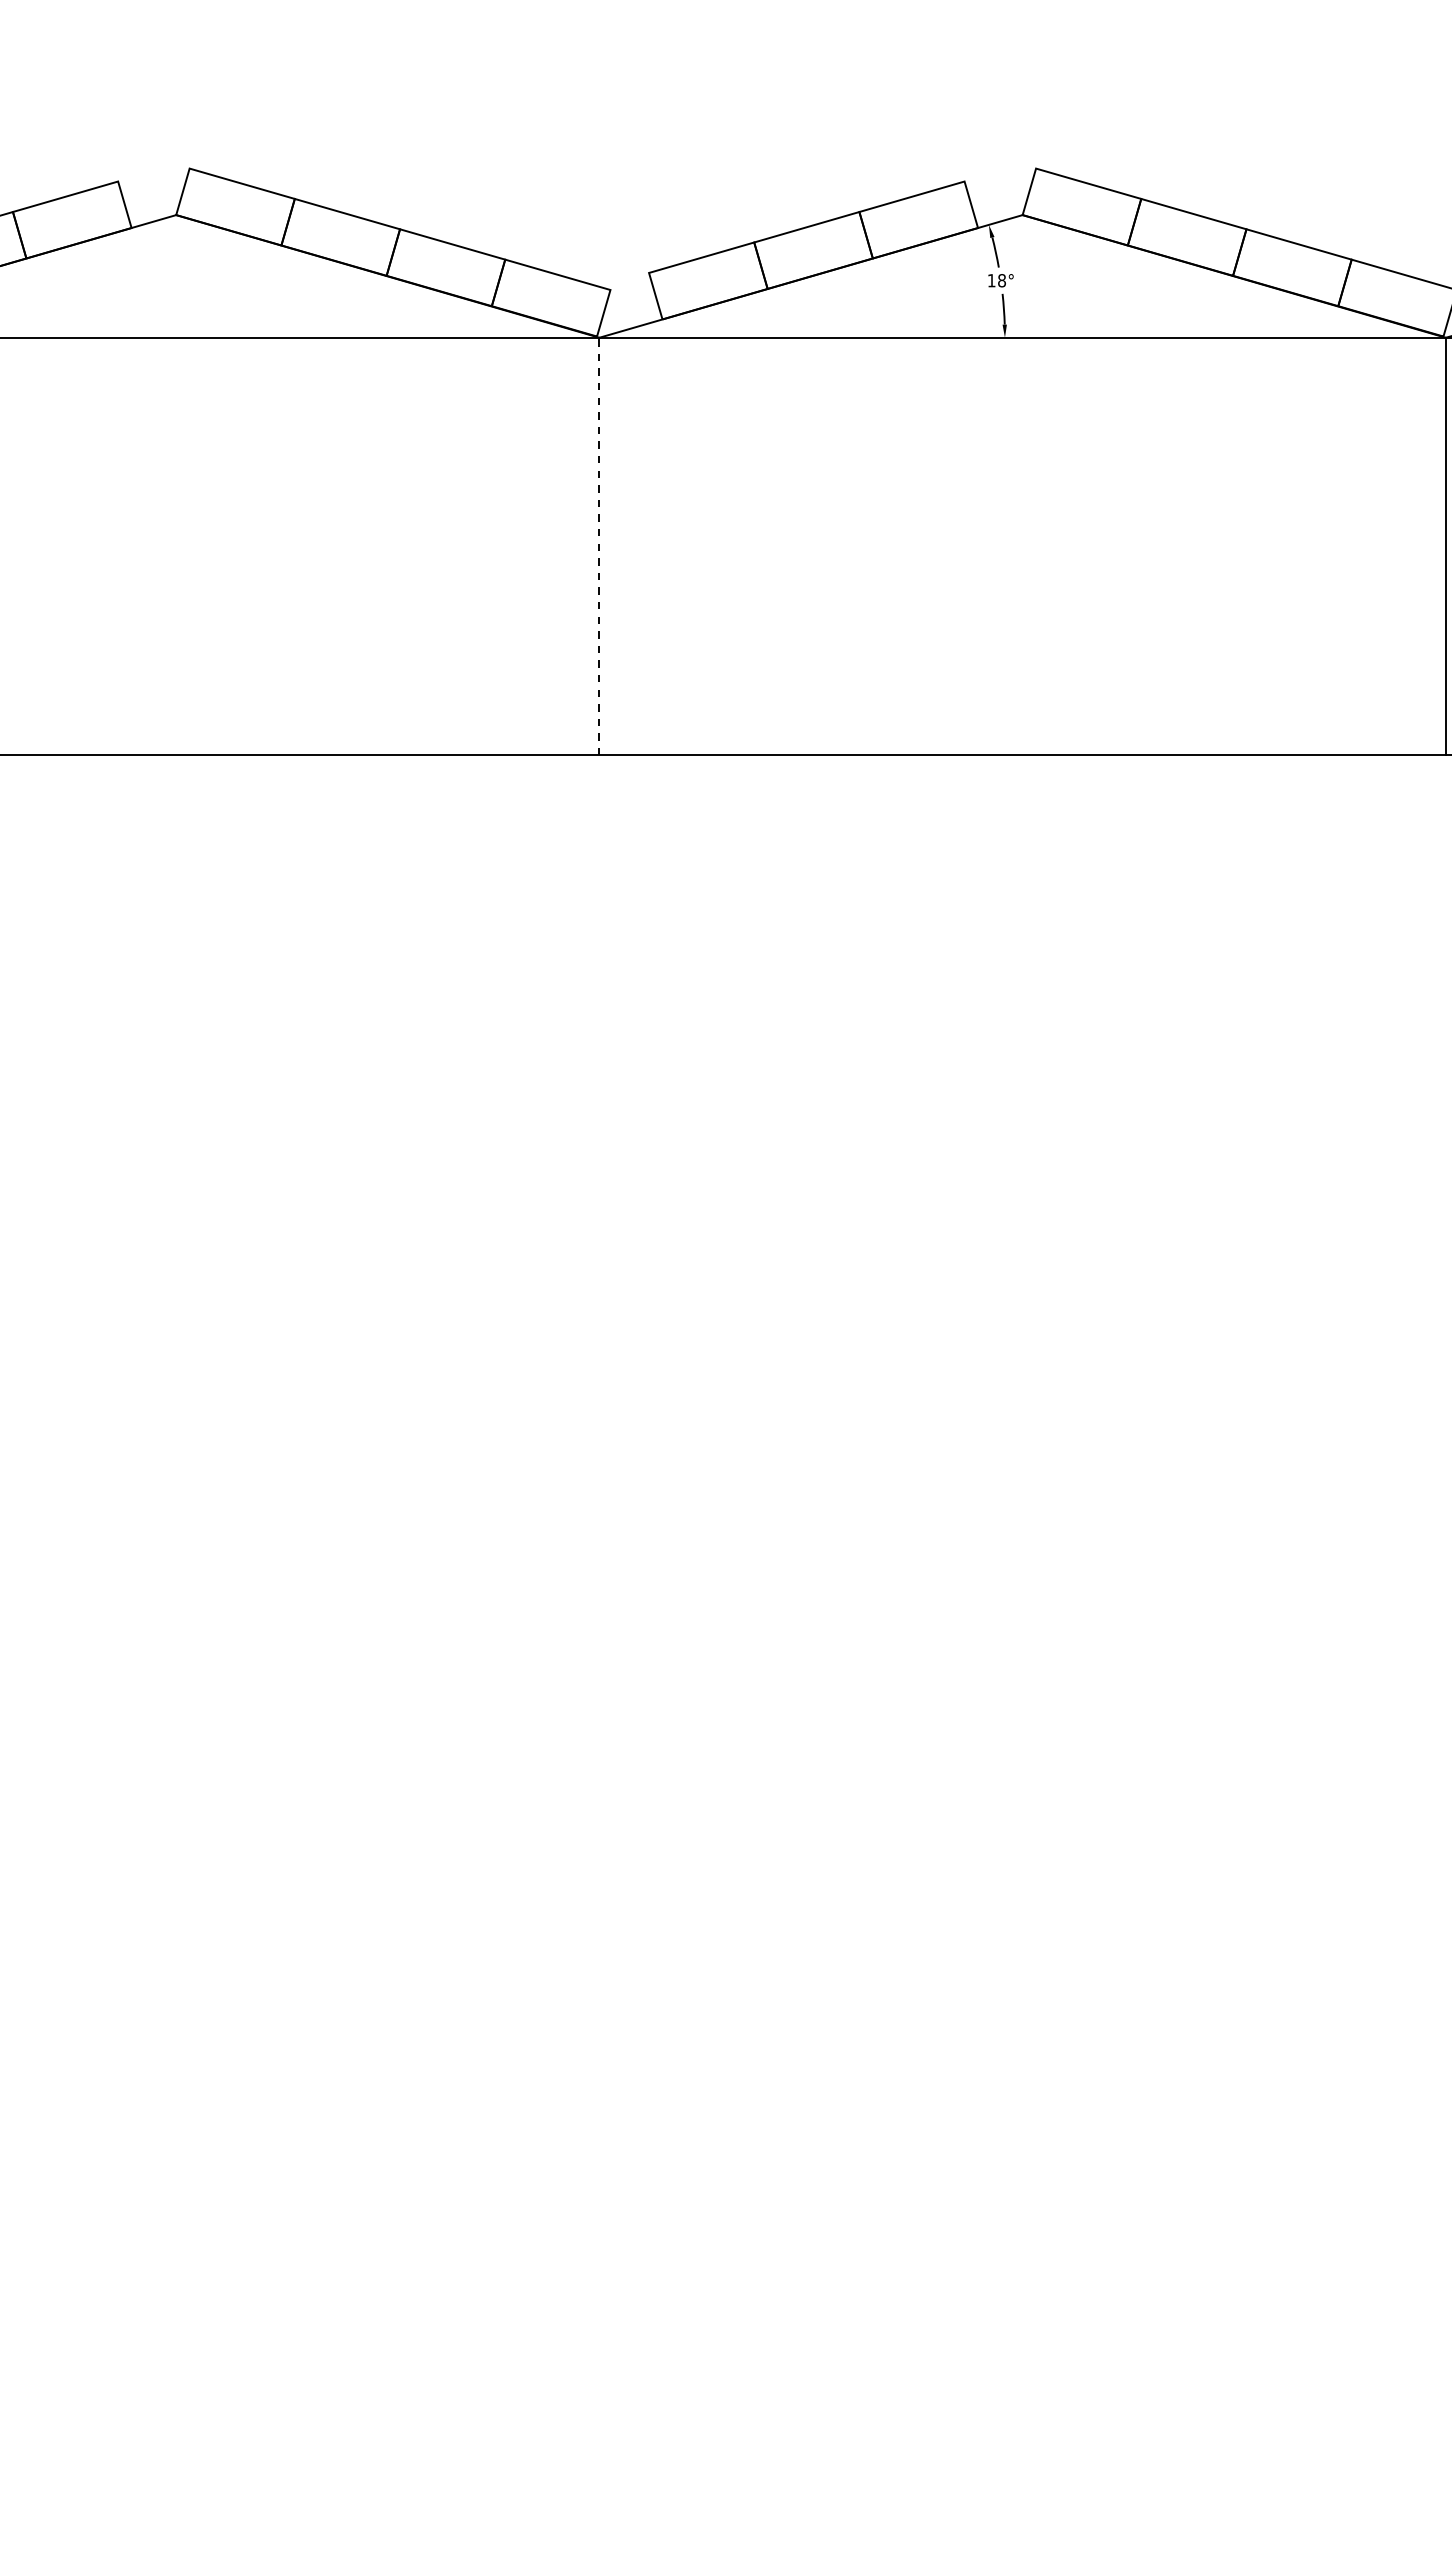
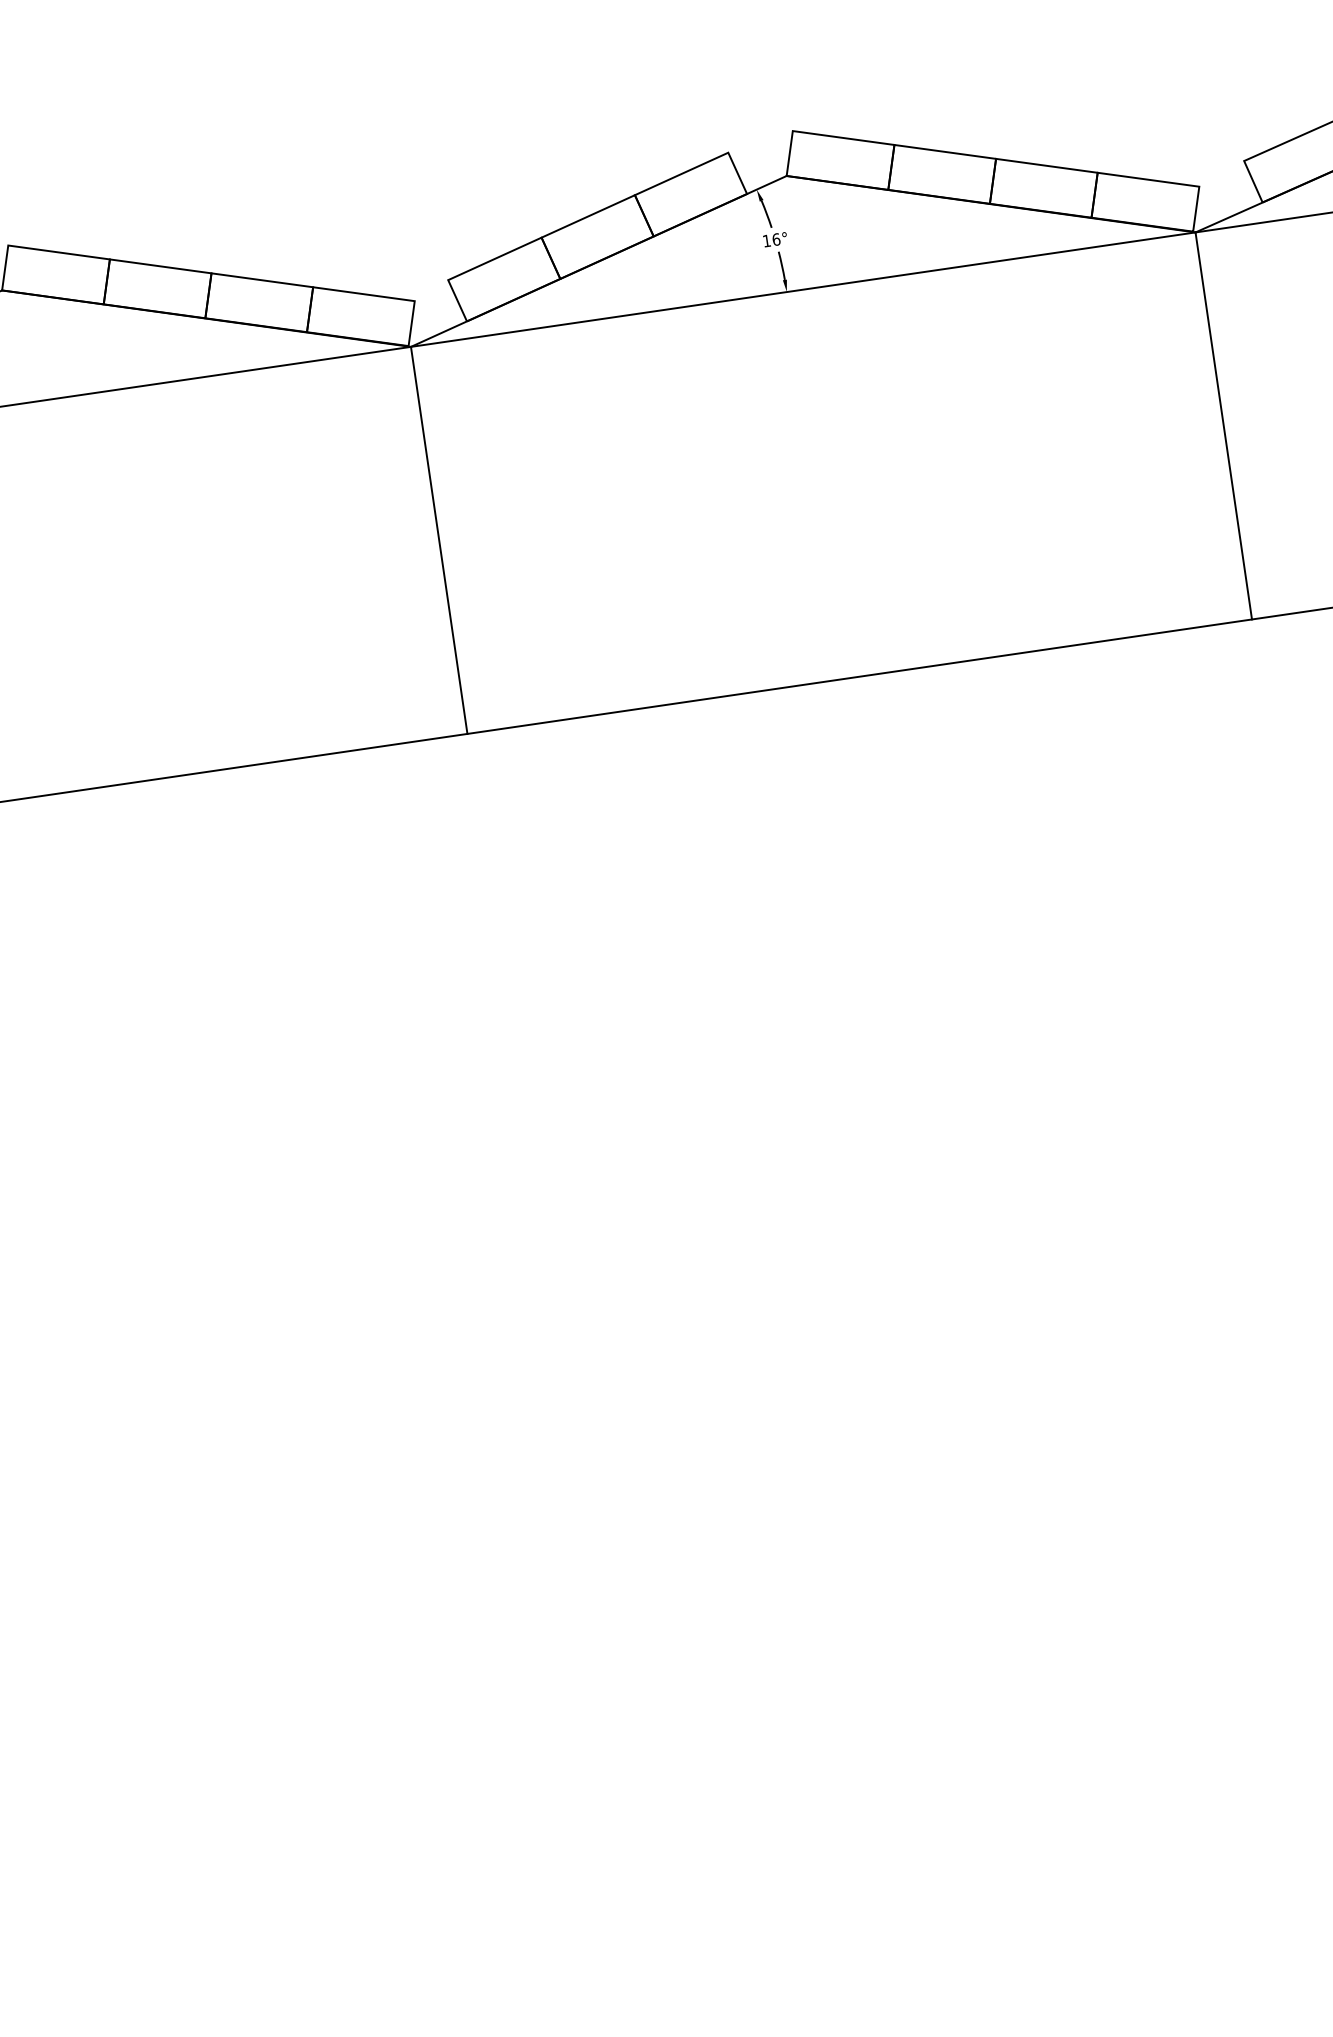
text: (1002, 280) -> (776, 239), 18° -> 16°
line: (599, 546) -> (439, 540), dashed -> solid

